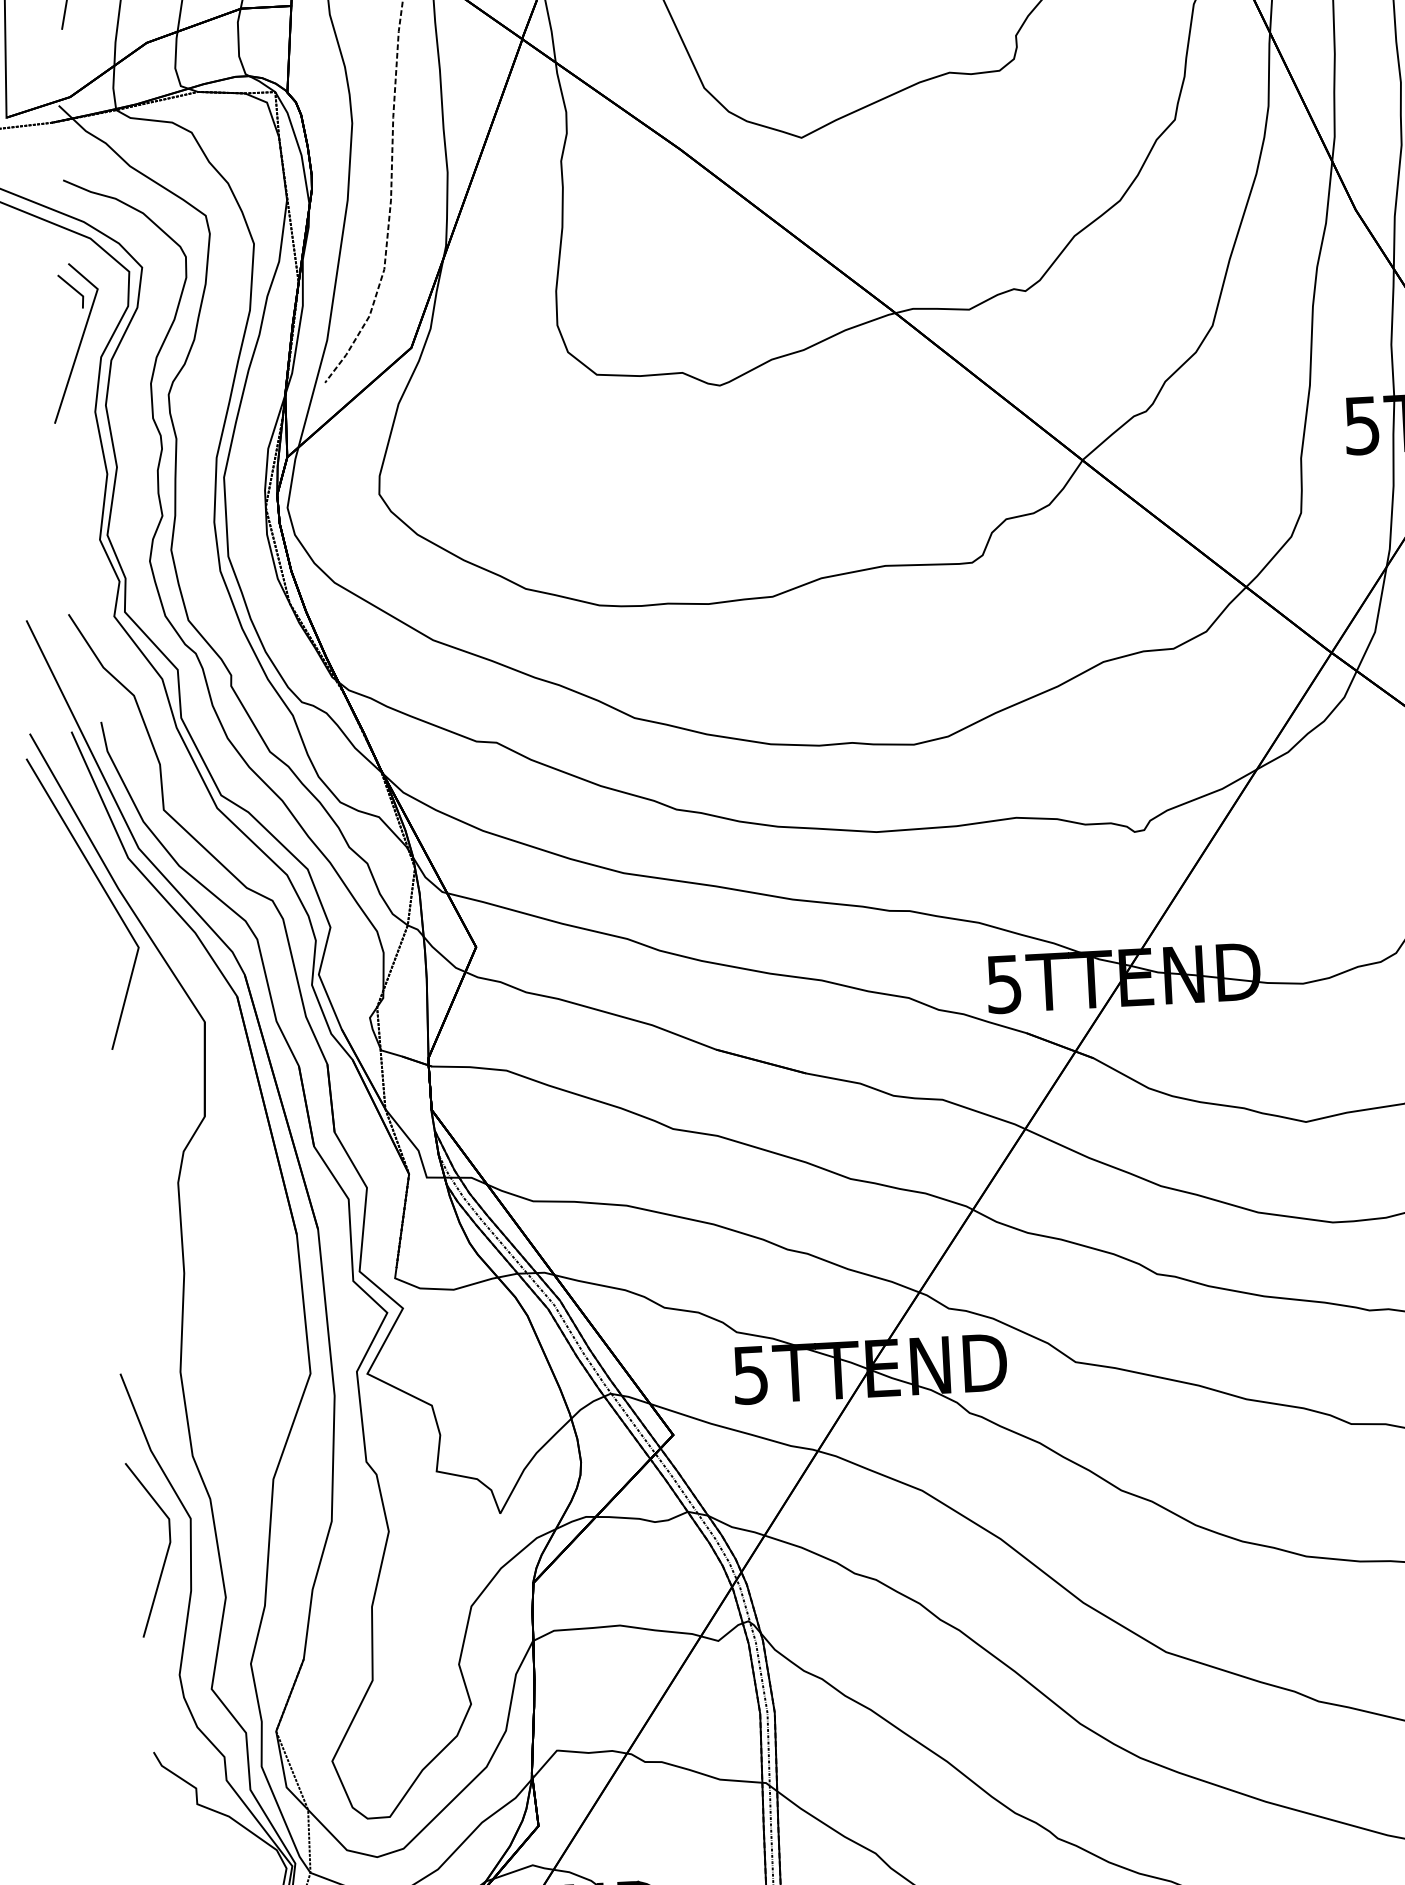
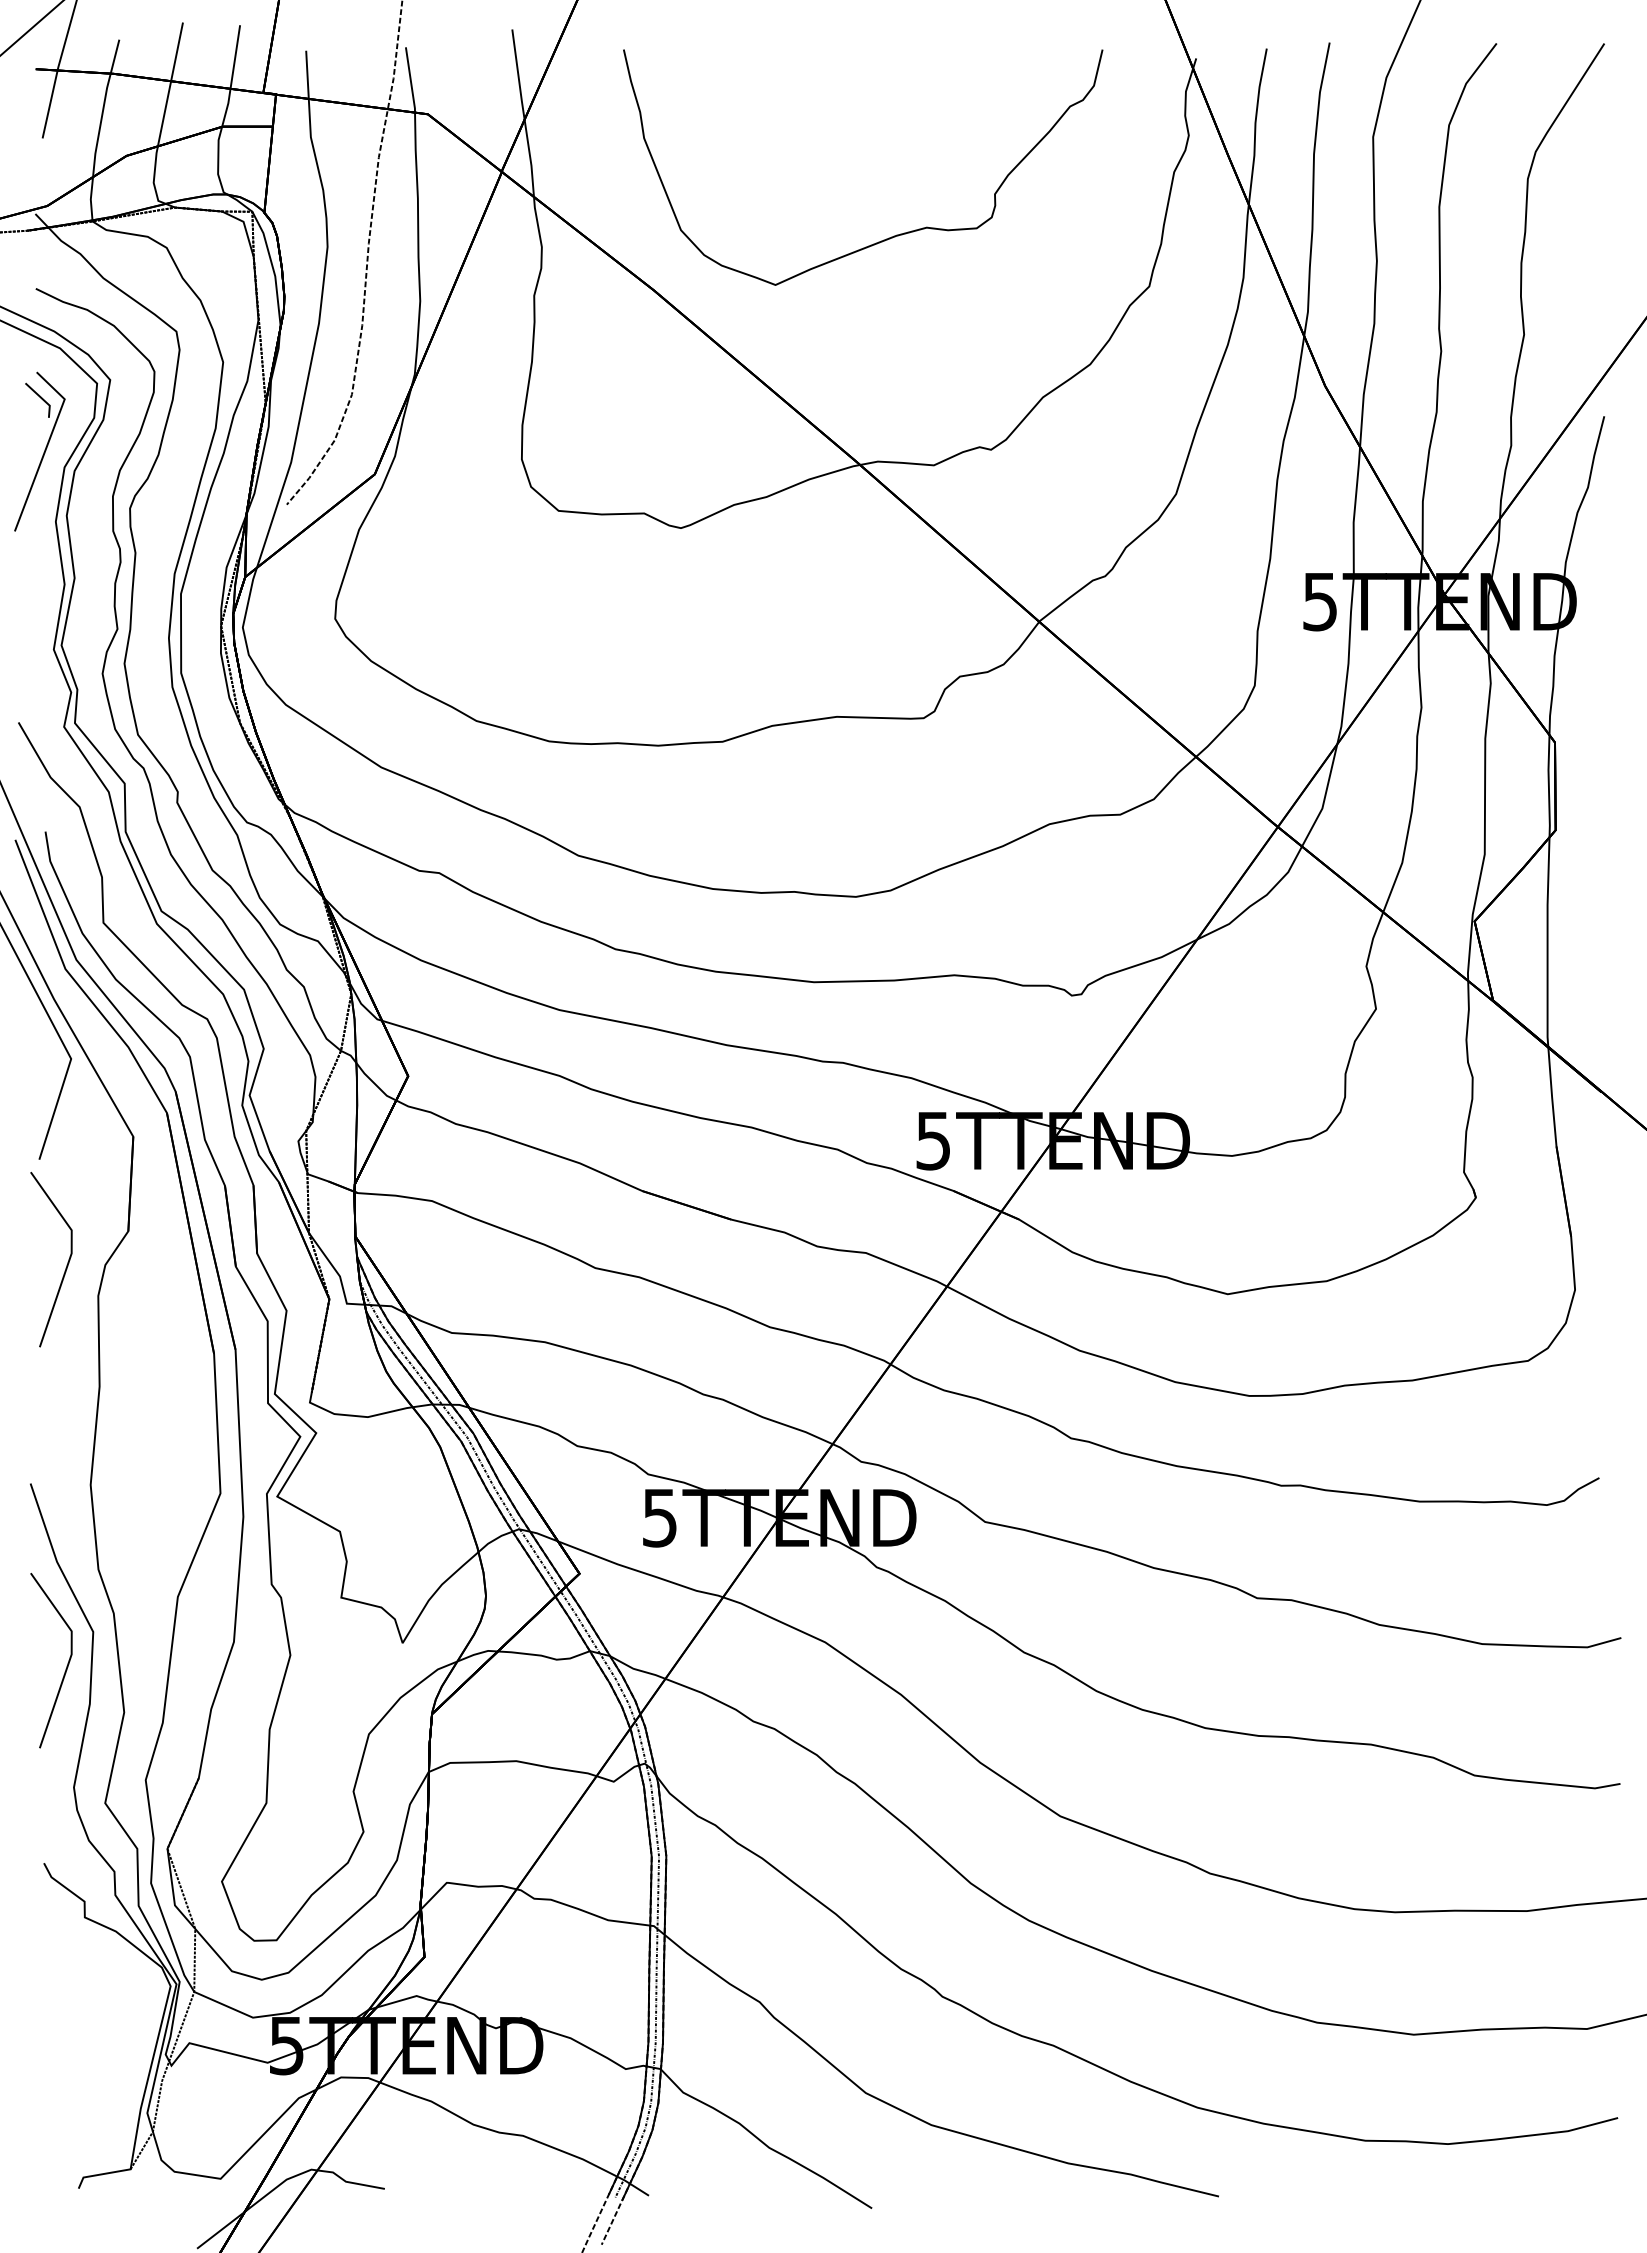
line: (144, 1154) -> (66, 1265), added

